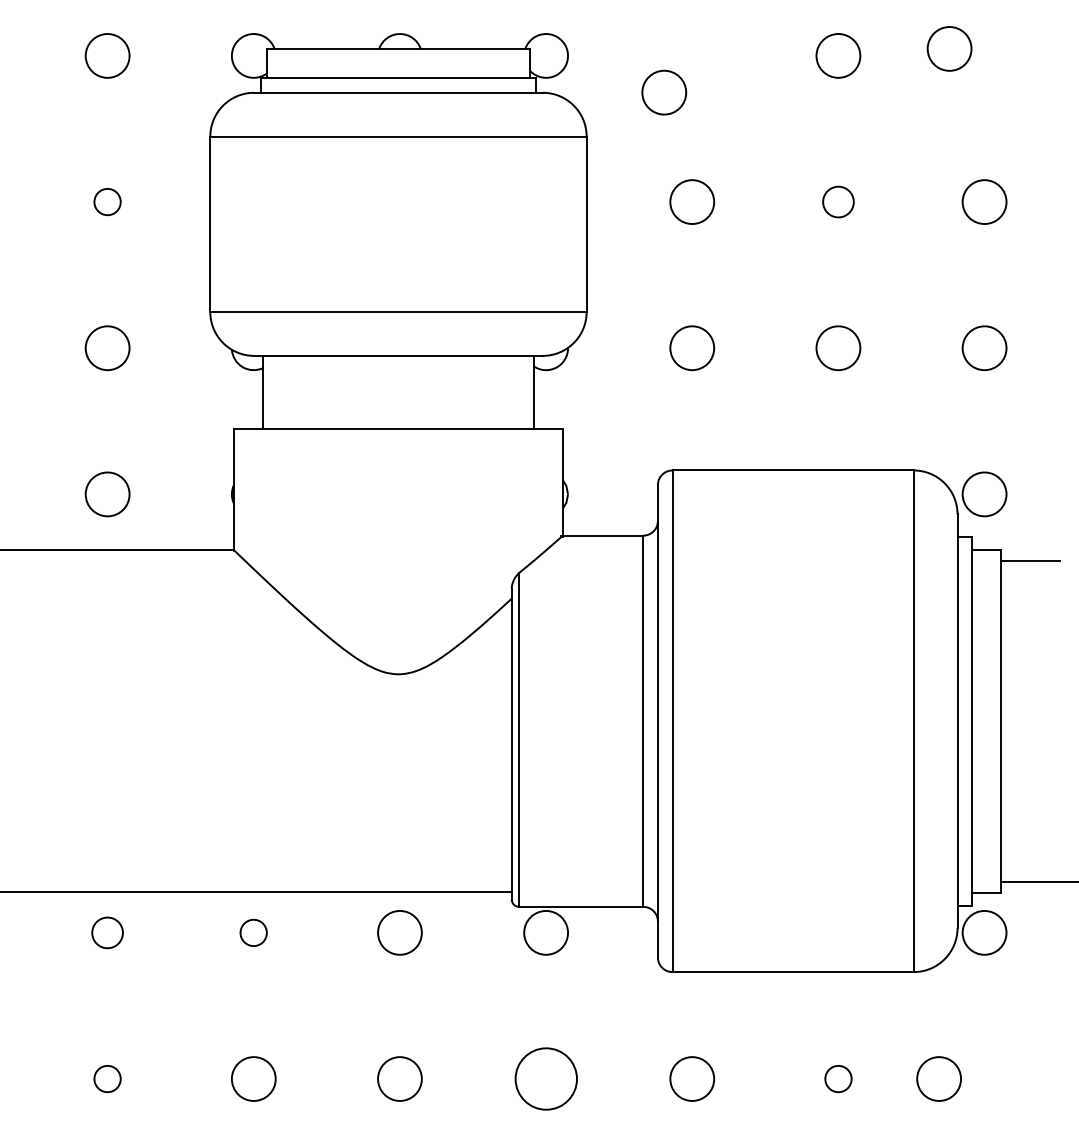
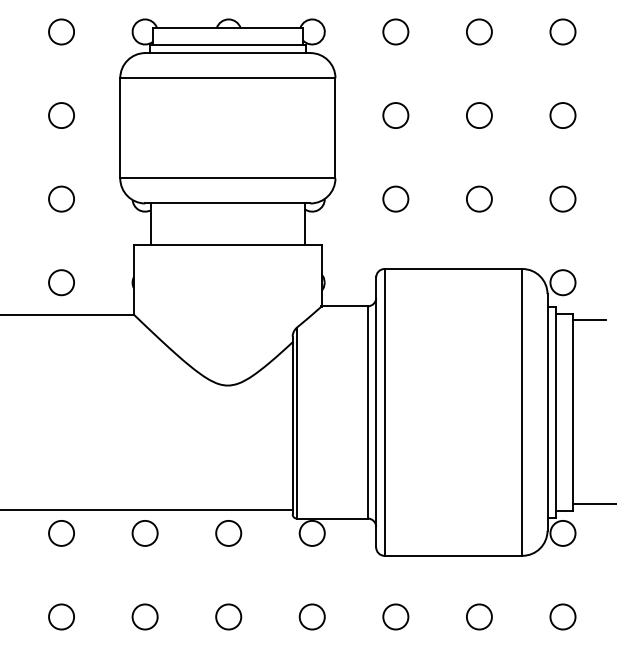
circle: (948, 48) -> (562, 31), moved
circle: (663, 91) -> (395, 31), moved
circle: (107, 201) -> (61, 115), size x1.67
circle: (838, 201) -> (479, 115), size x1.43
circle: (107, 933) -> (61, 533), size x1.43
circle: (252, 933) -> (144, 533), size x1.67
circle: (107, 1078) -> (61, 616), size x1.67
circle: (544, 1078) -> (311, 616), size x0.71
circle: (838, 1078) -> (479, 616), size x1.67
circle: (938, 1078) -> (562, 616), moved

